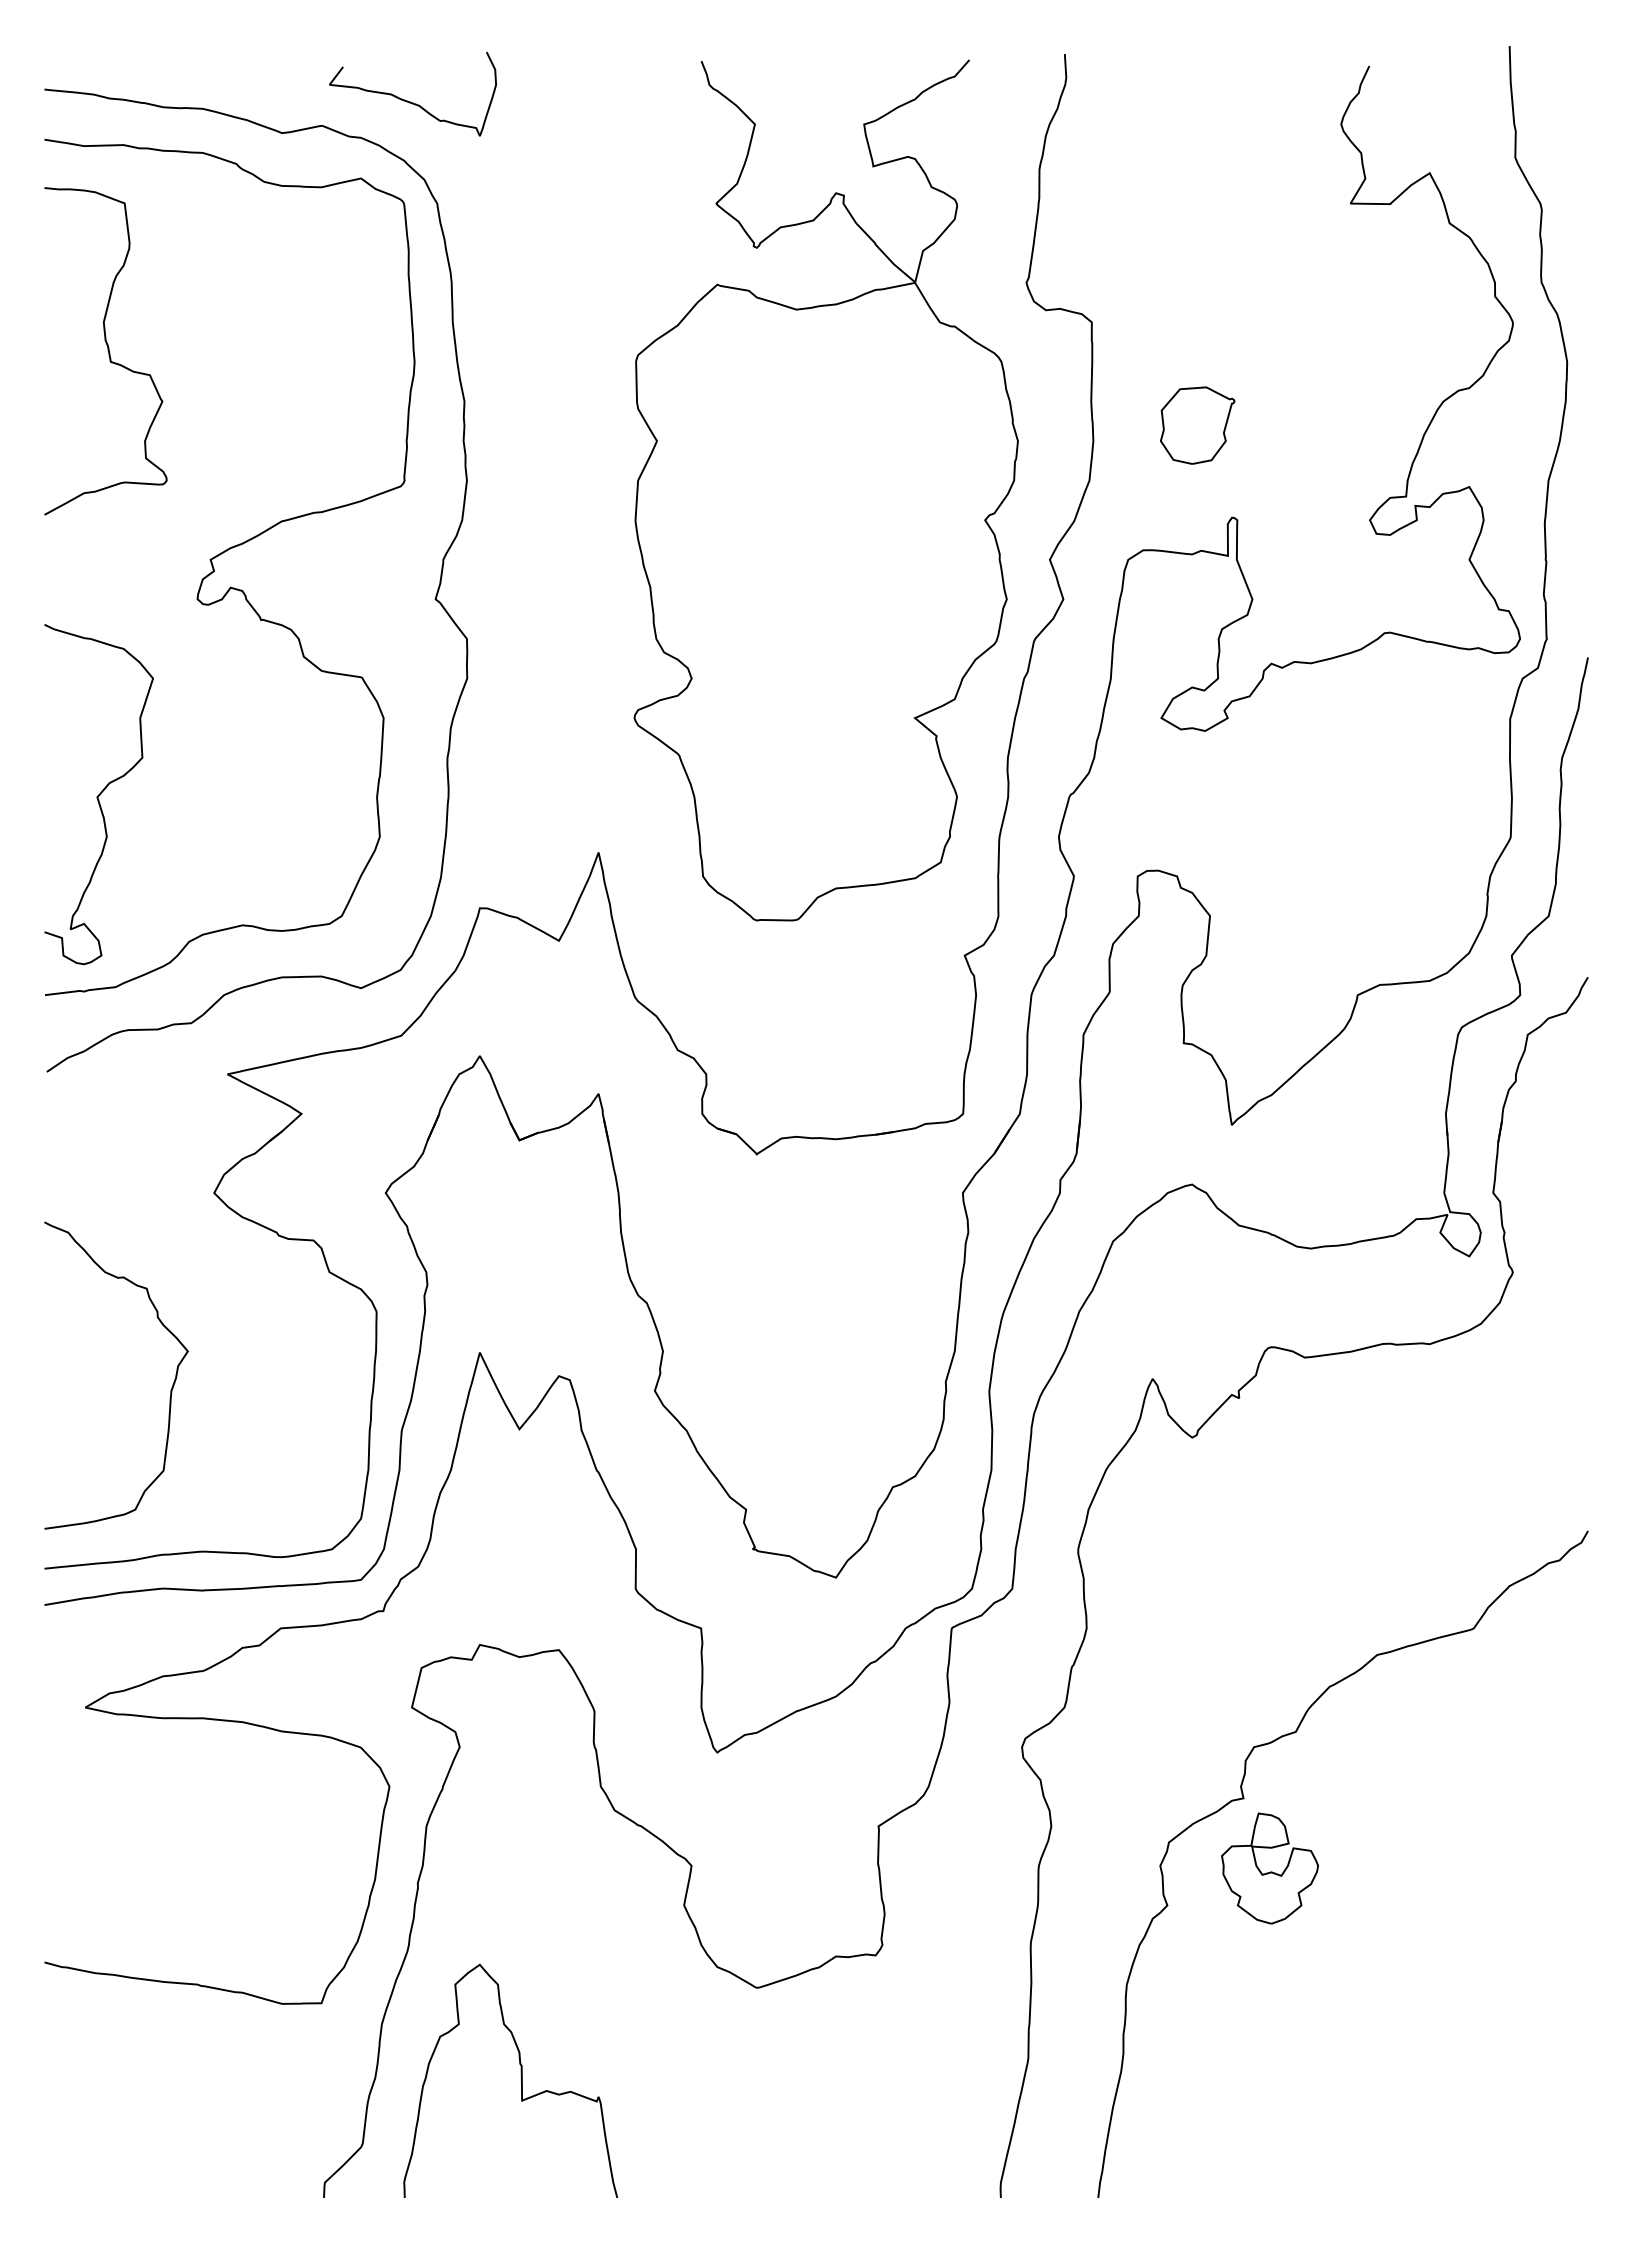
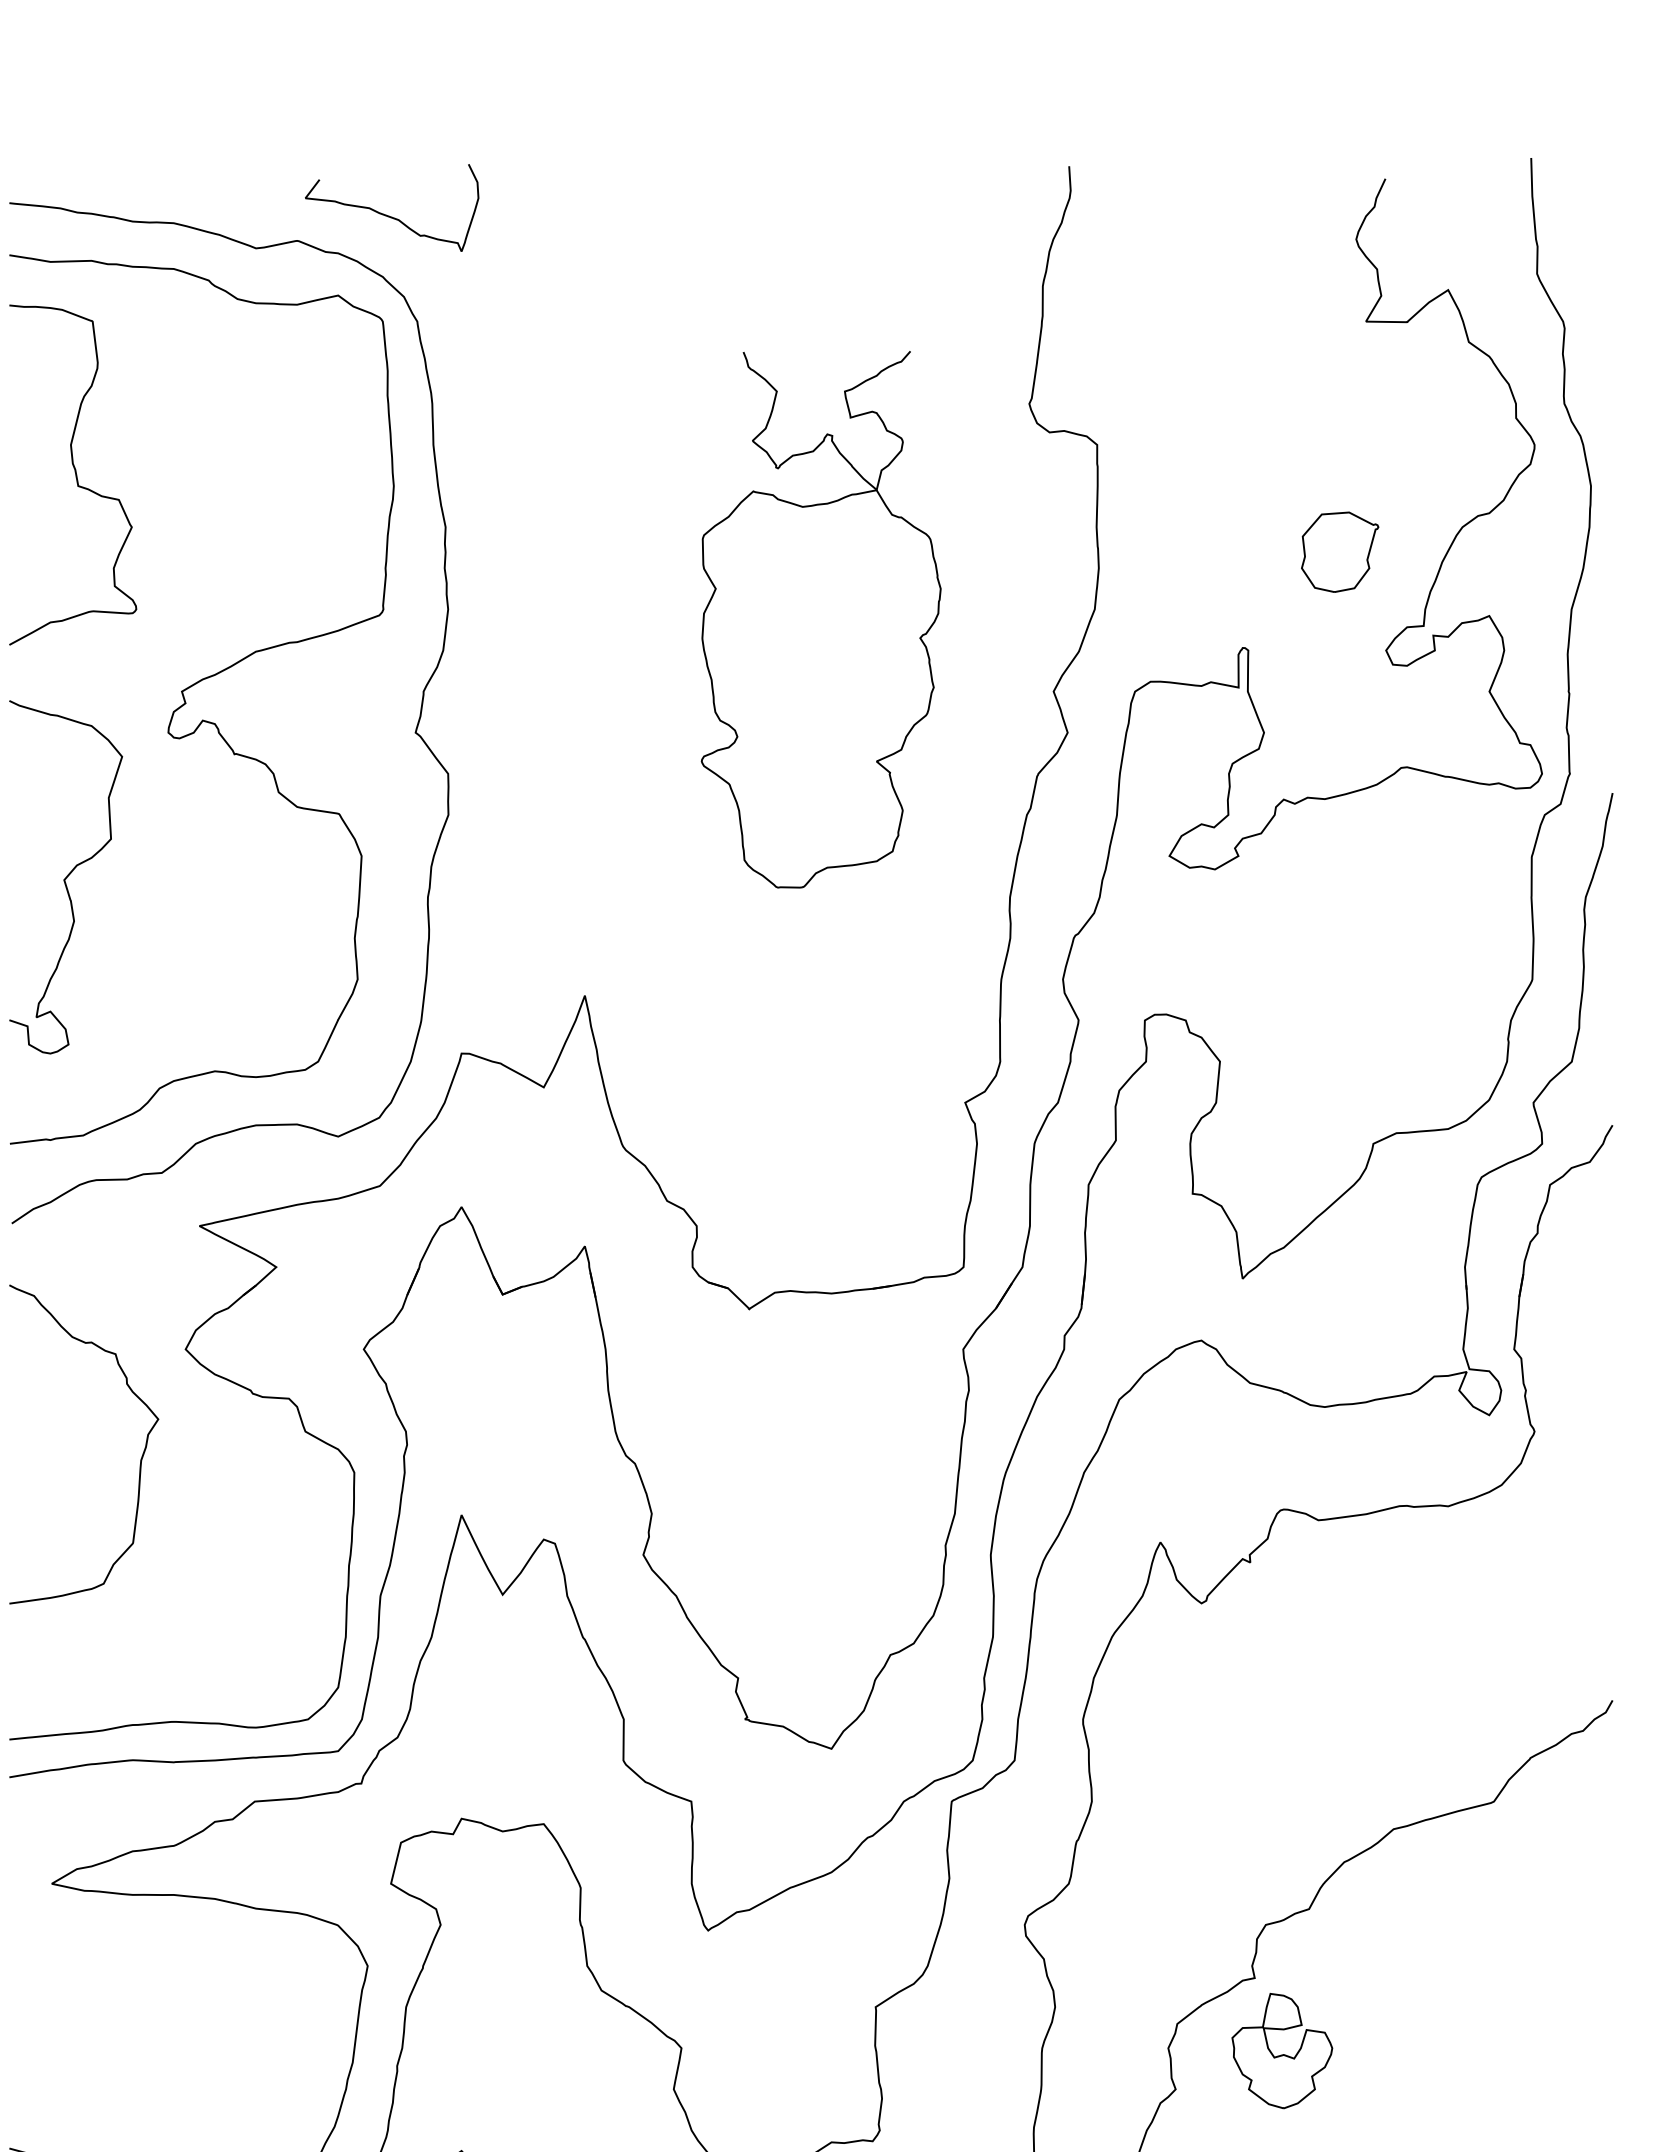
part: (1197, 425) -> (1339, 552), moved
part: (825, 490) -> (820, 619), size x0.6
curve: (98, 794) -> (65, 877), moved
curve: (170, 1390) -> (140, 1459), moved

